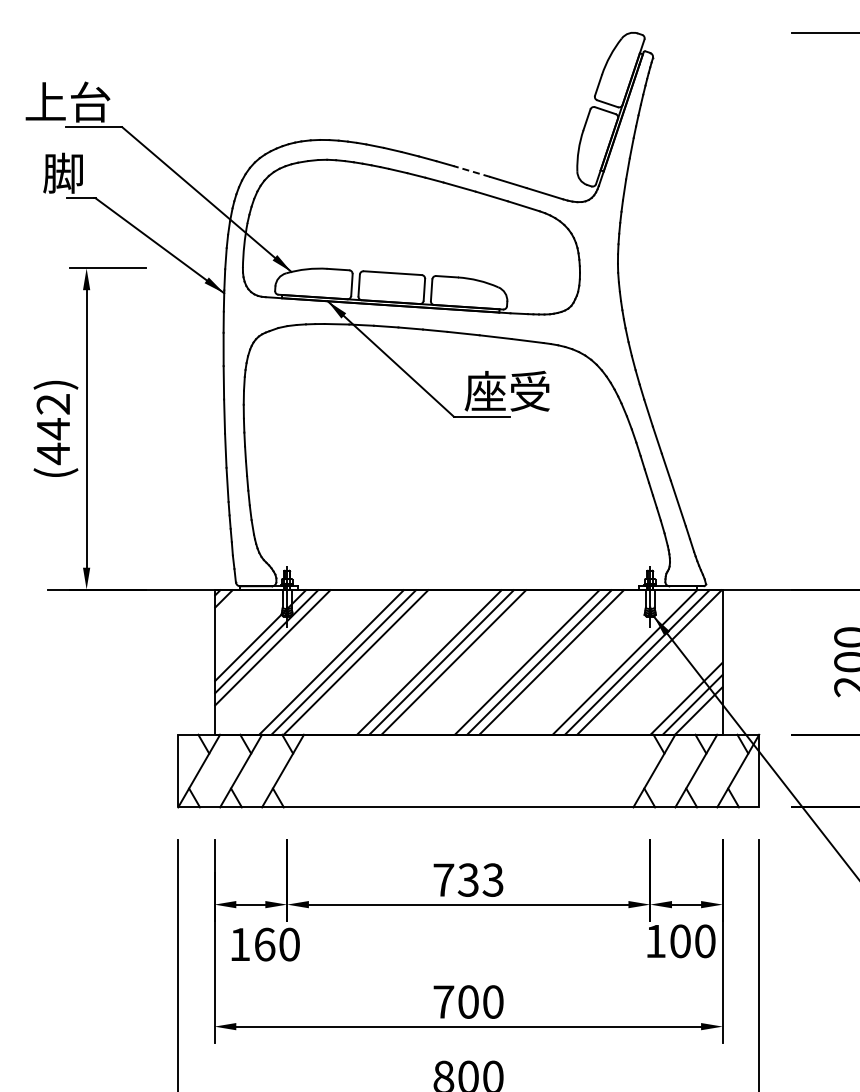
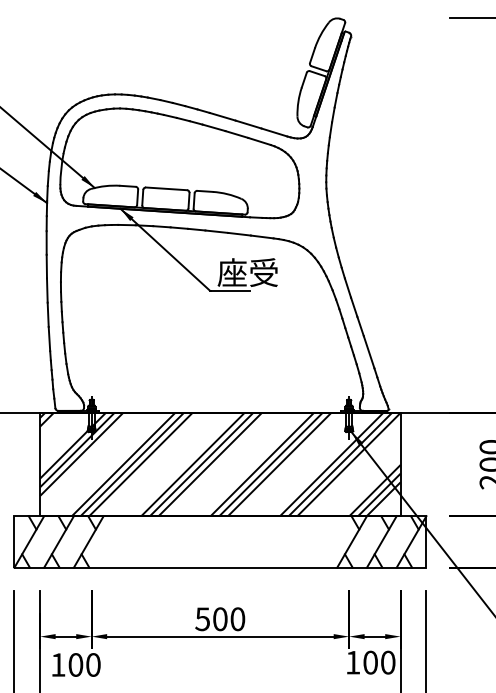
line: (471, 171) -> (222, 116), dashed -> solid
text: (468, 879) -> (220, 618), 733 -> 500
text: (264, 944) -> (75, 664), 160 -> 100

